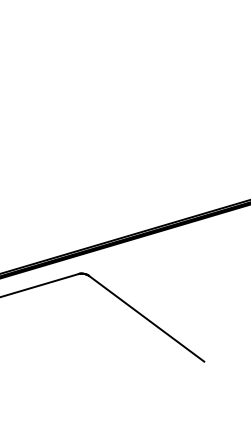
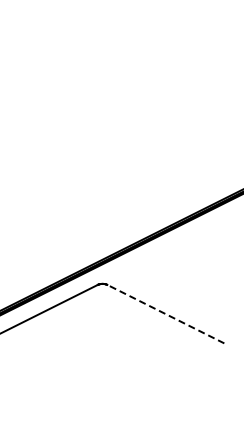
line: (146, 317) -> (165, 313), solid -> dashed

